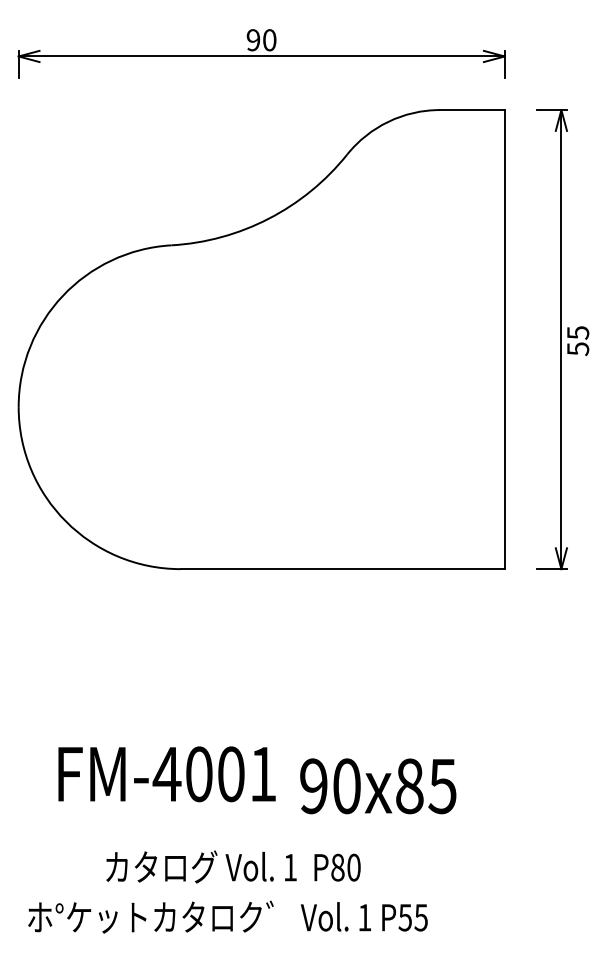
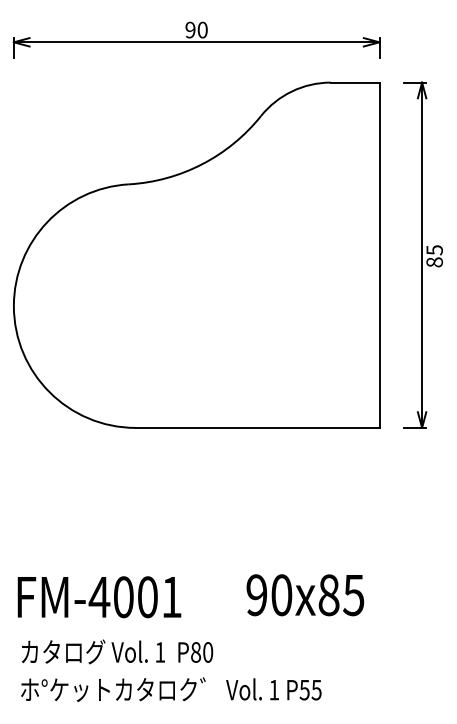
text: (577, 349) -> (434, 262), 55 -> 85
text: (167, 774) -> (99, 597), moved
text: (378, 786) -> (305, 595), moved
text: (233, 866) -> (117, 651), moved

